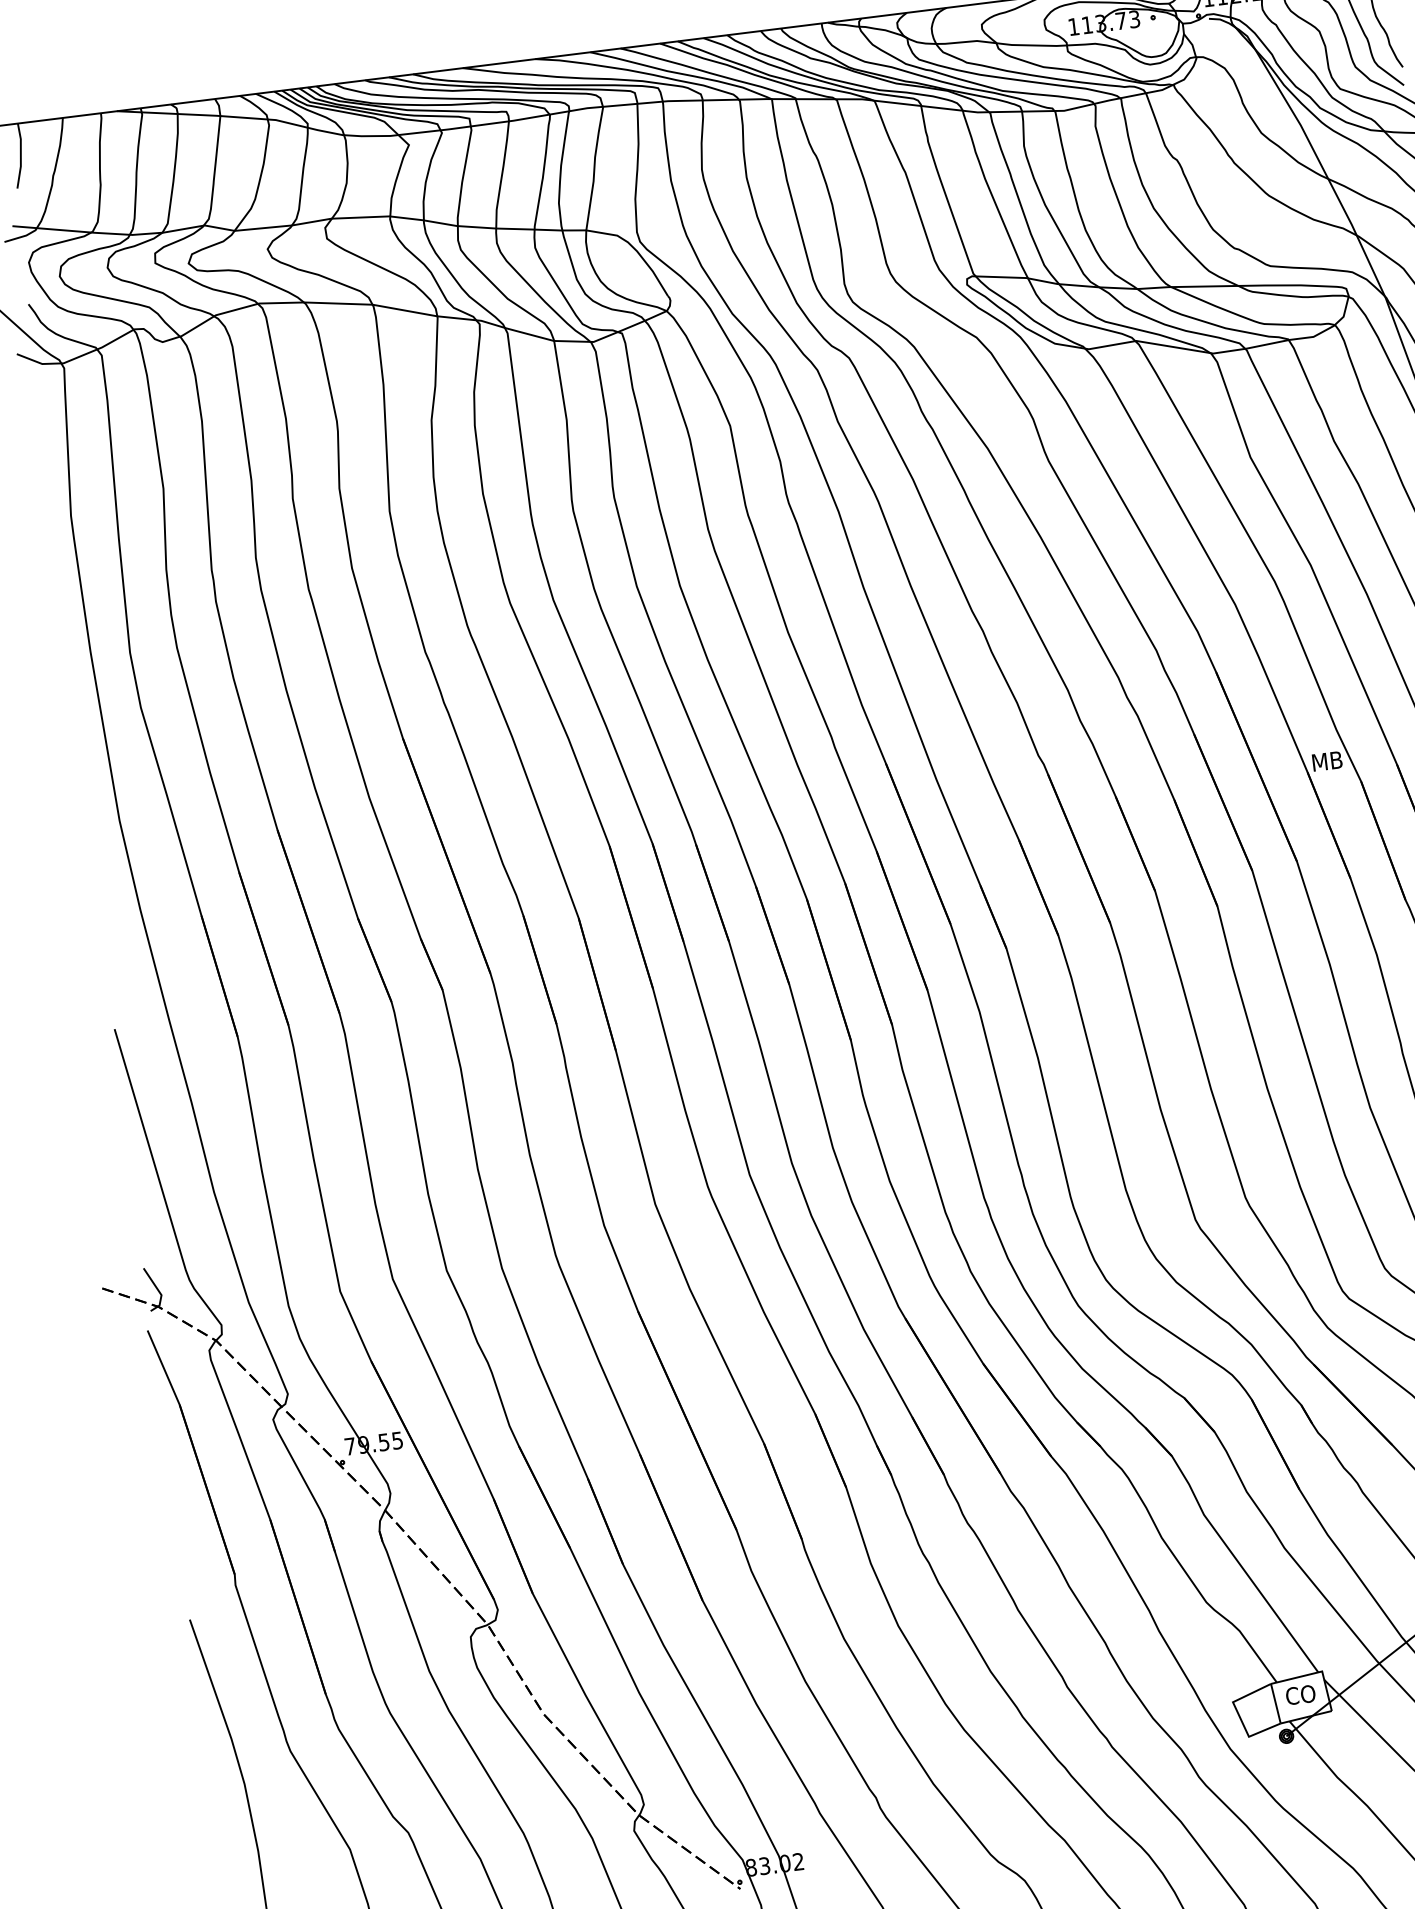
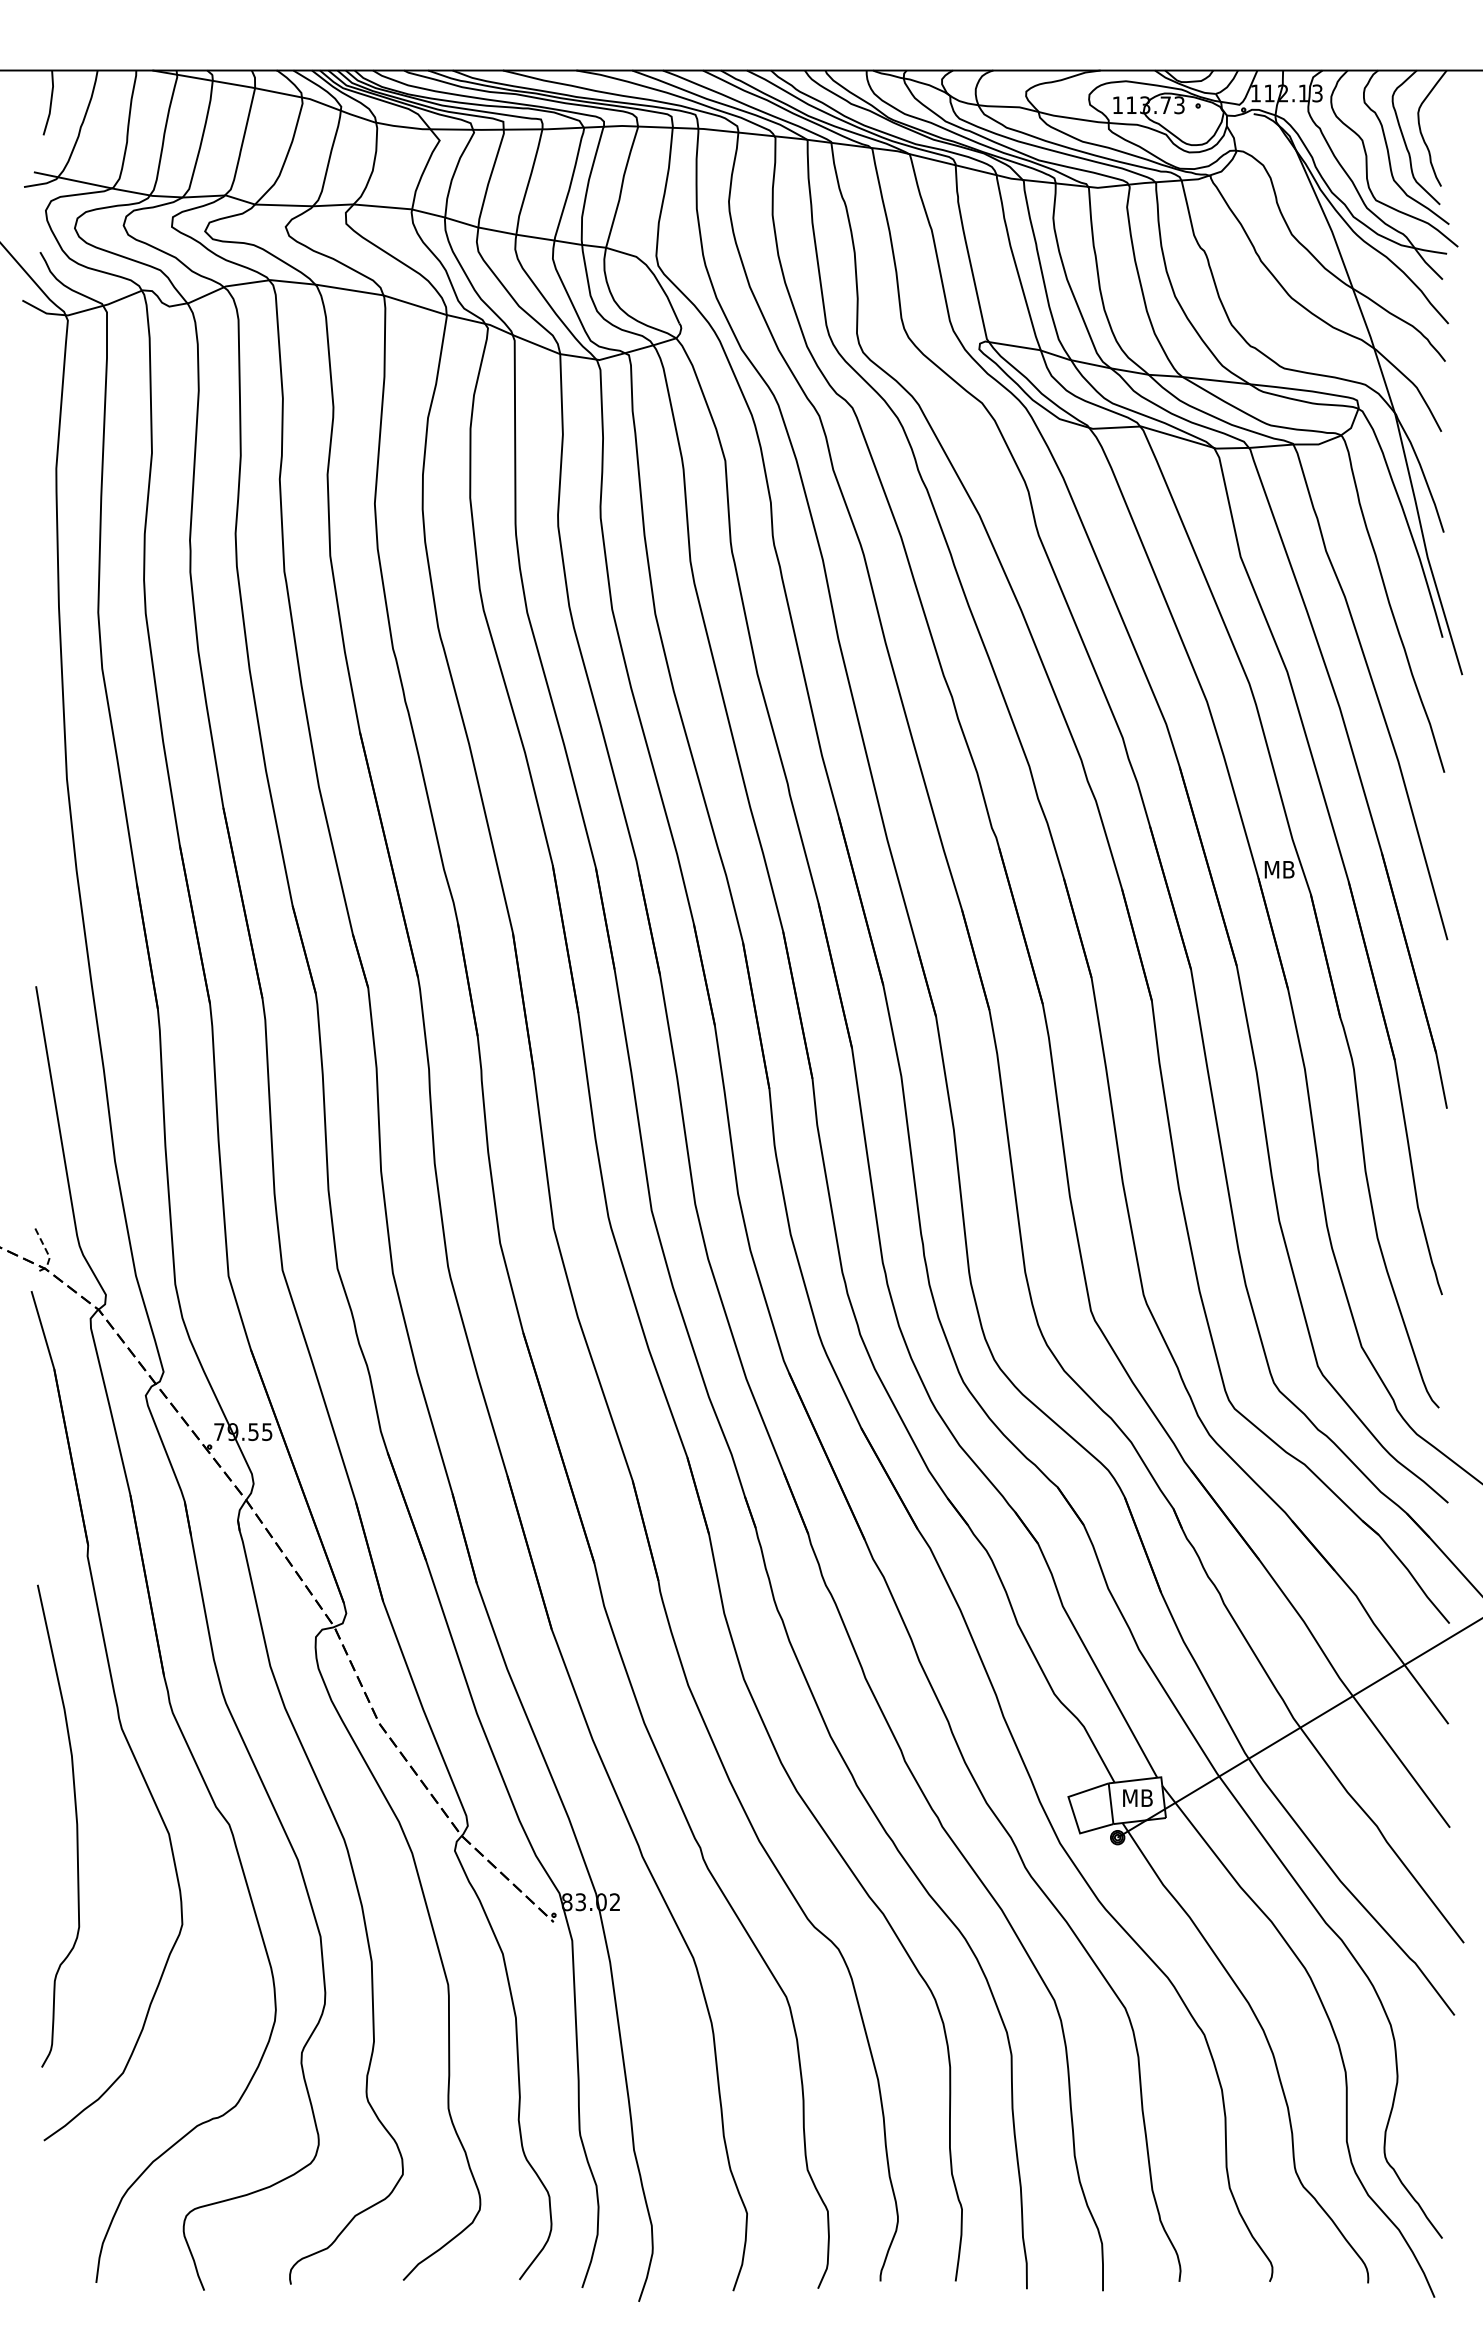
line: (159, 1292) -> (48, 1254), solid -> dashed
text: (1301, 1695) -> (1137, 1798), CO -> MB

